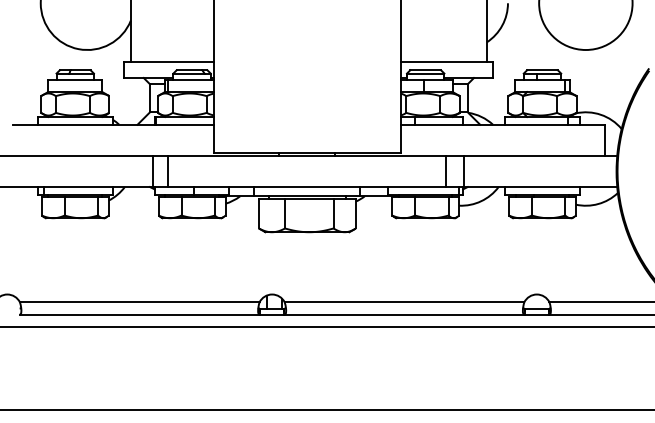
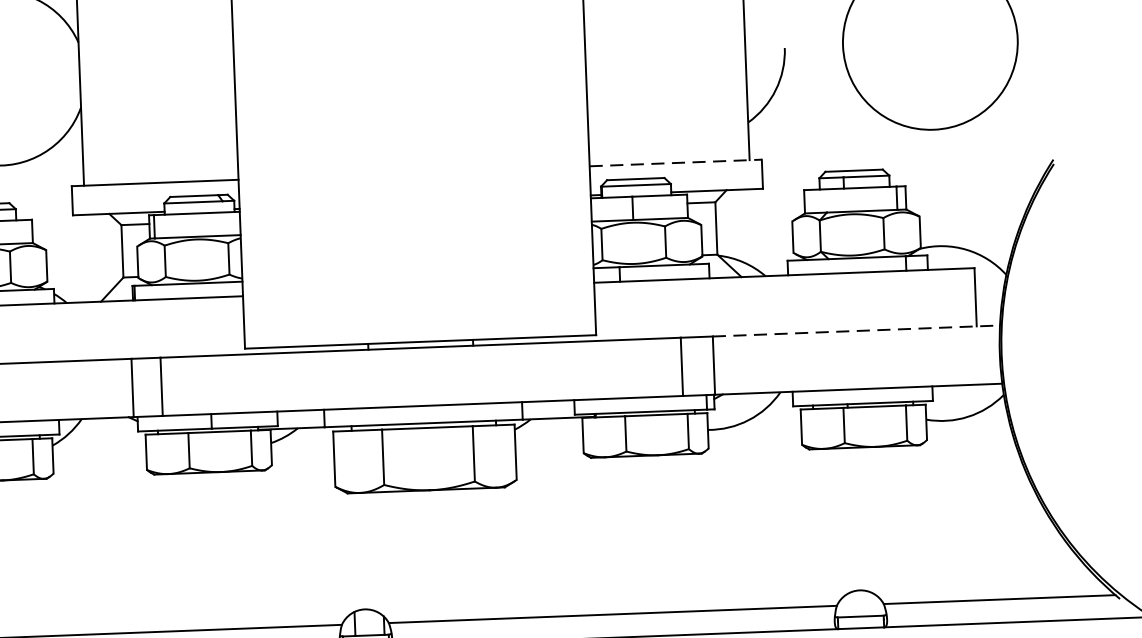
line: (447, 62) -> (675, 163), solid -> dashed
line: (540, 155) -> (856, 330), solid -> dashed

